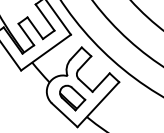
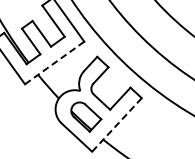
line: (45, 52) -> (54, 62), solid -> dashed
line: (97, 104) -> (116, 124), solid -> dashed

